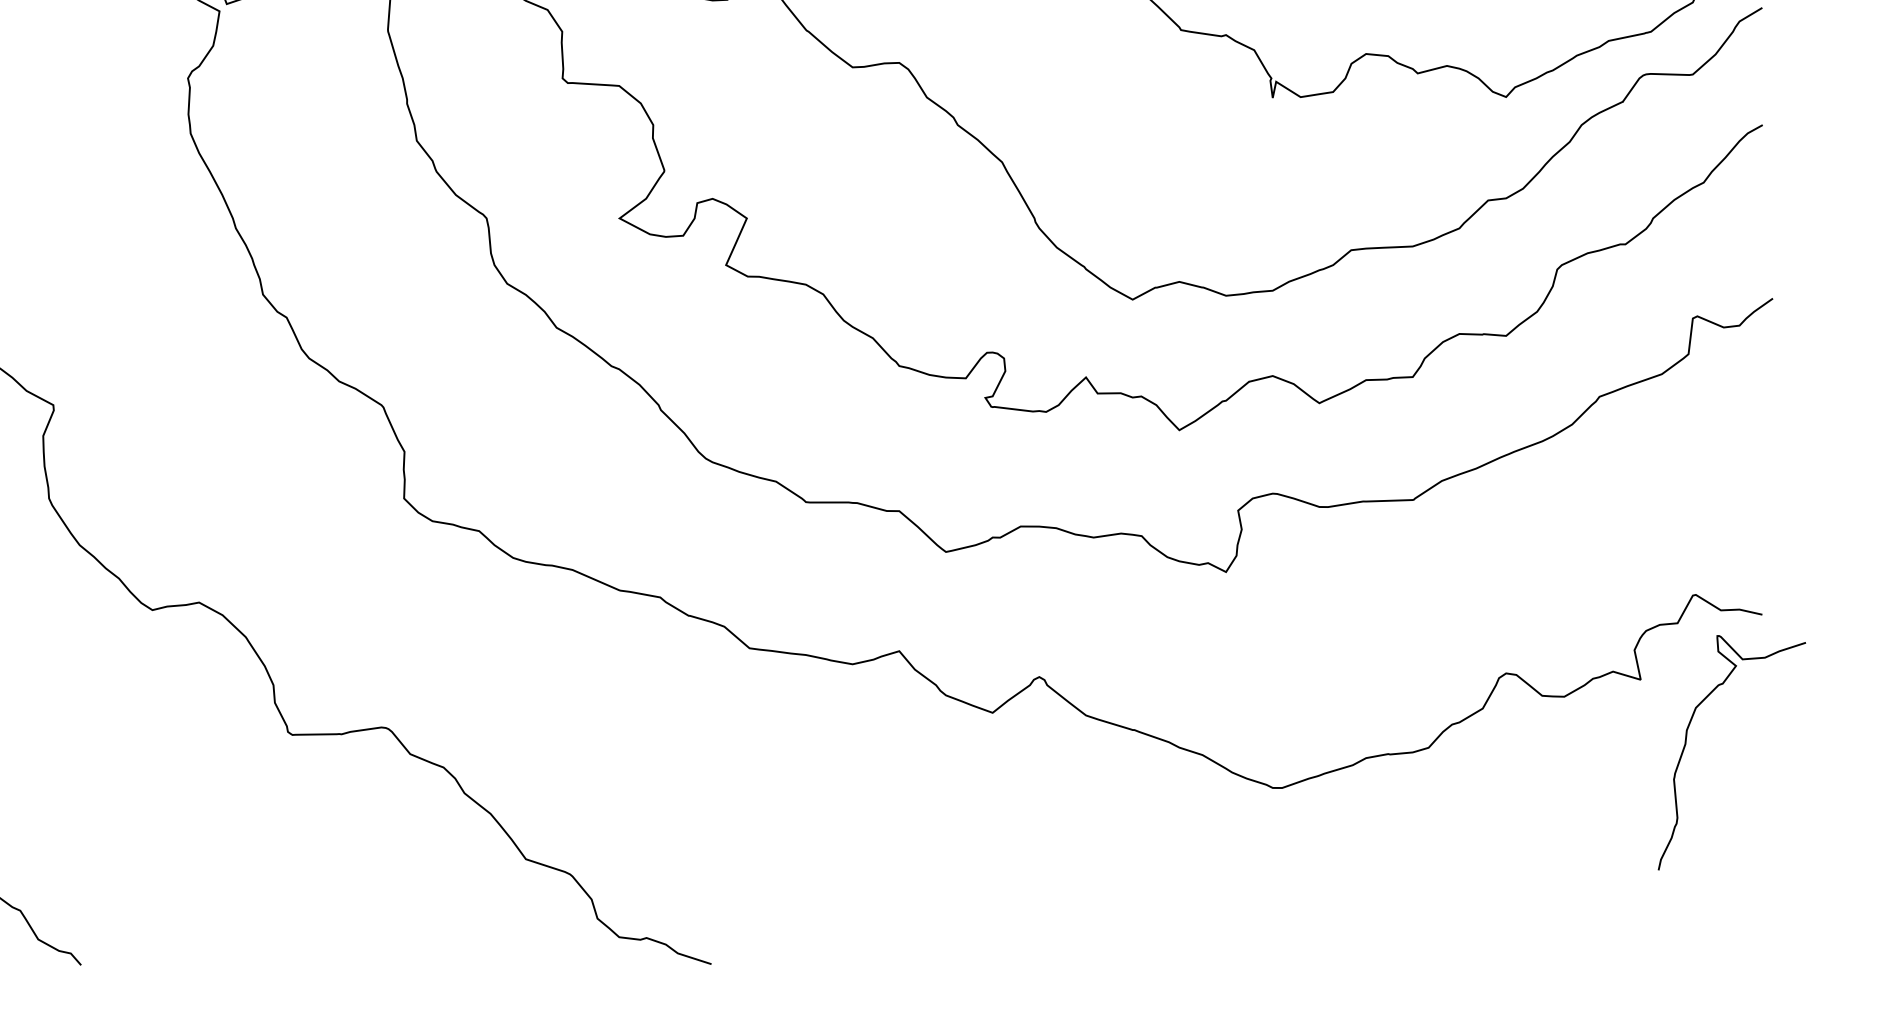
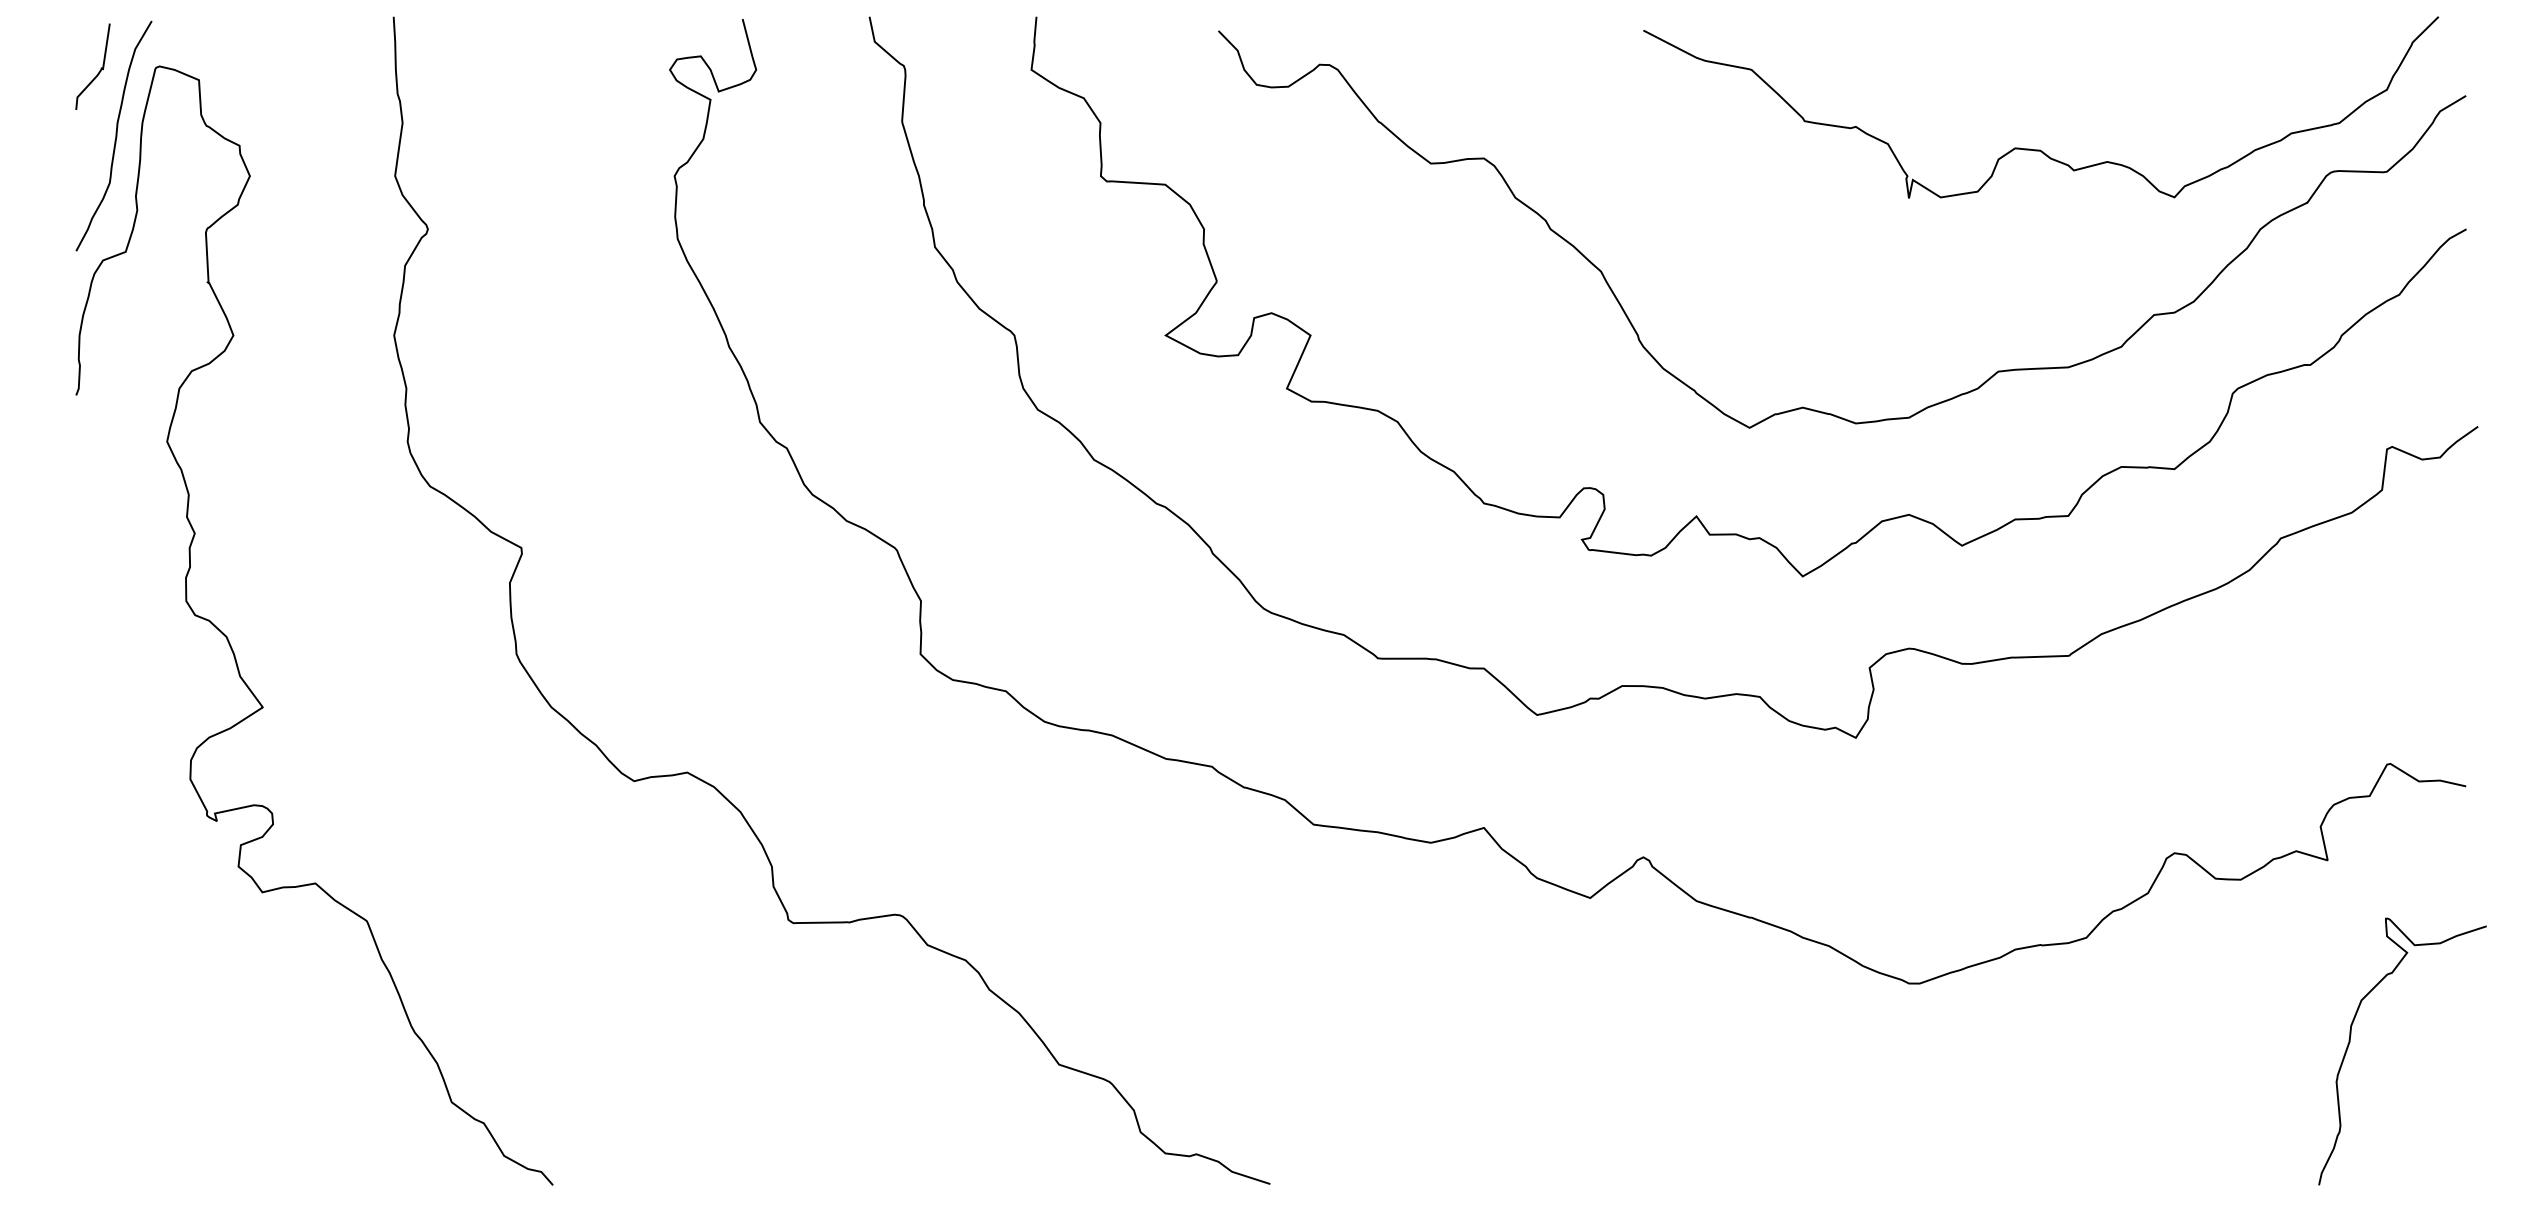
curve: (1686, 744) -> (2350, 1042), moved

